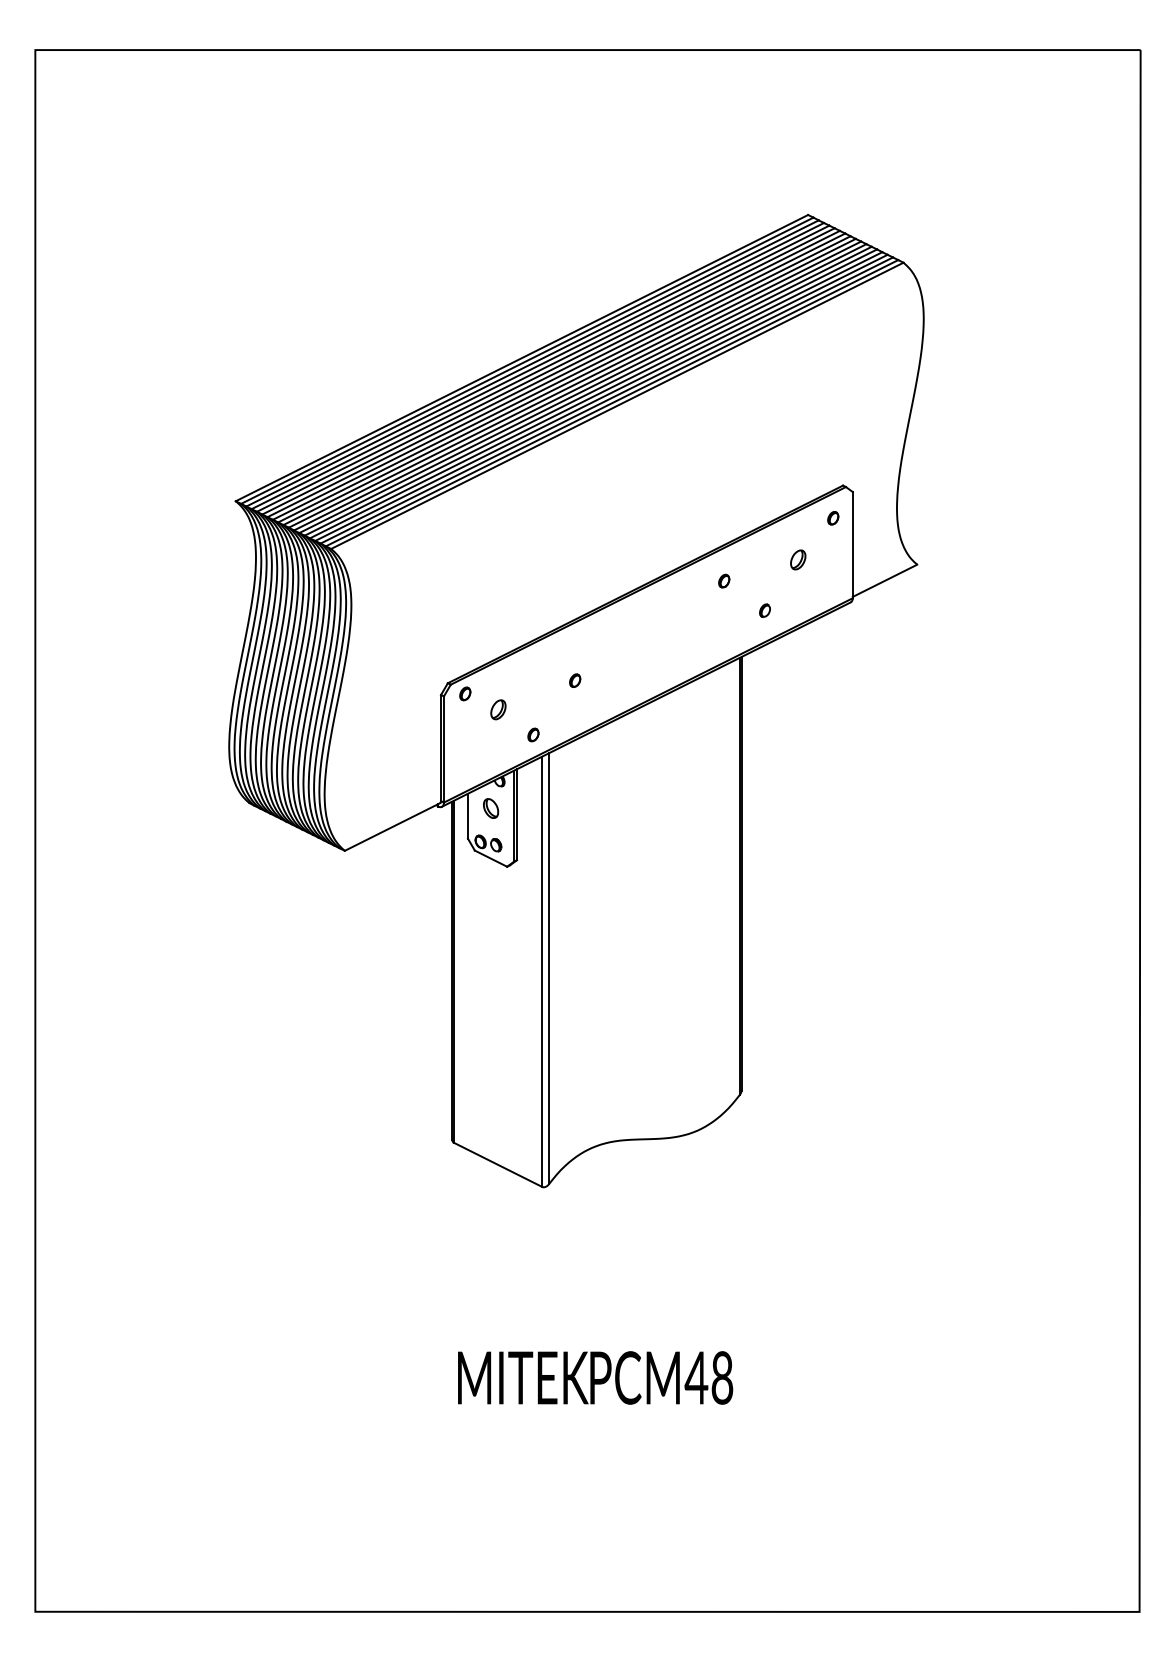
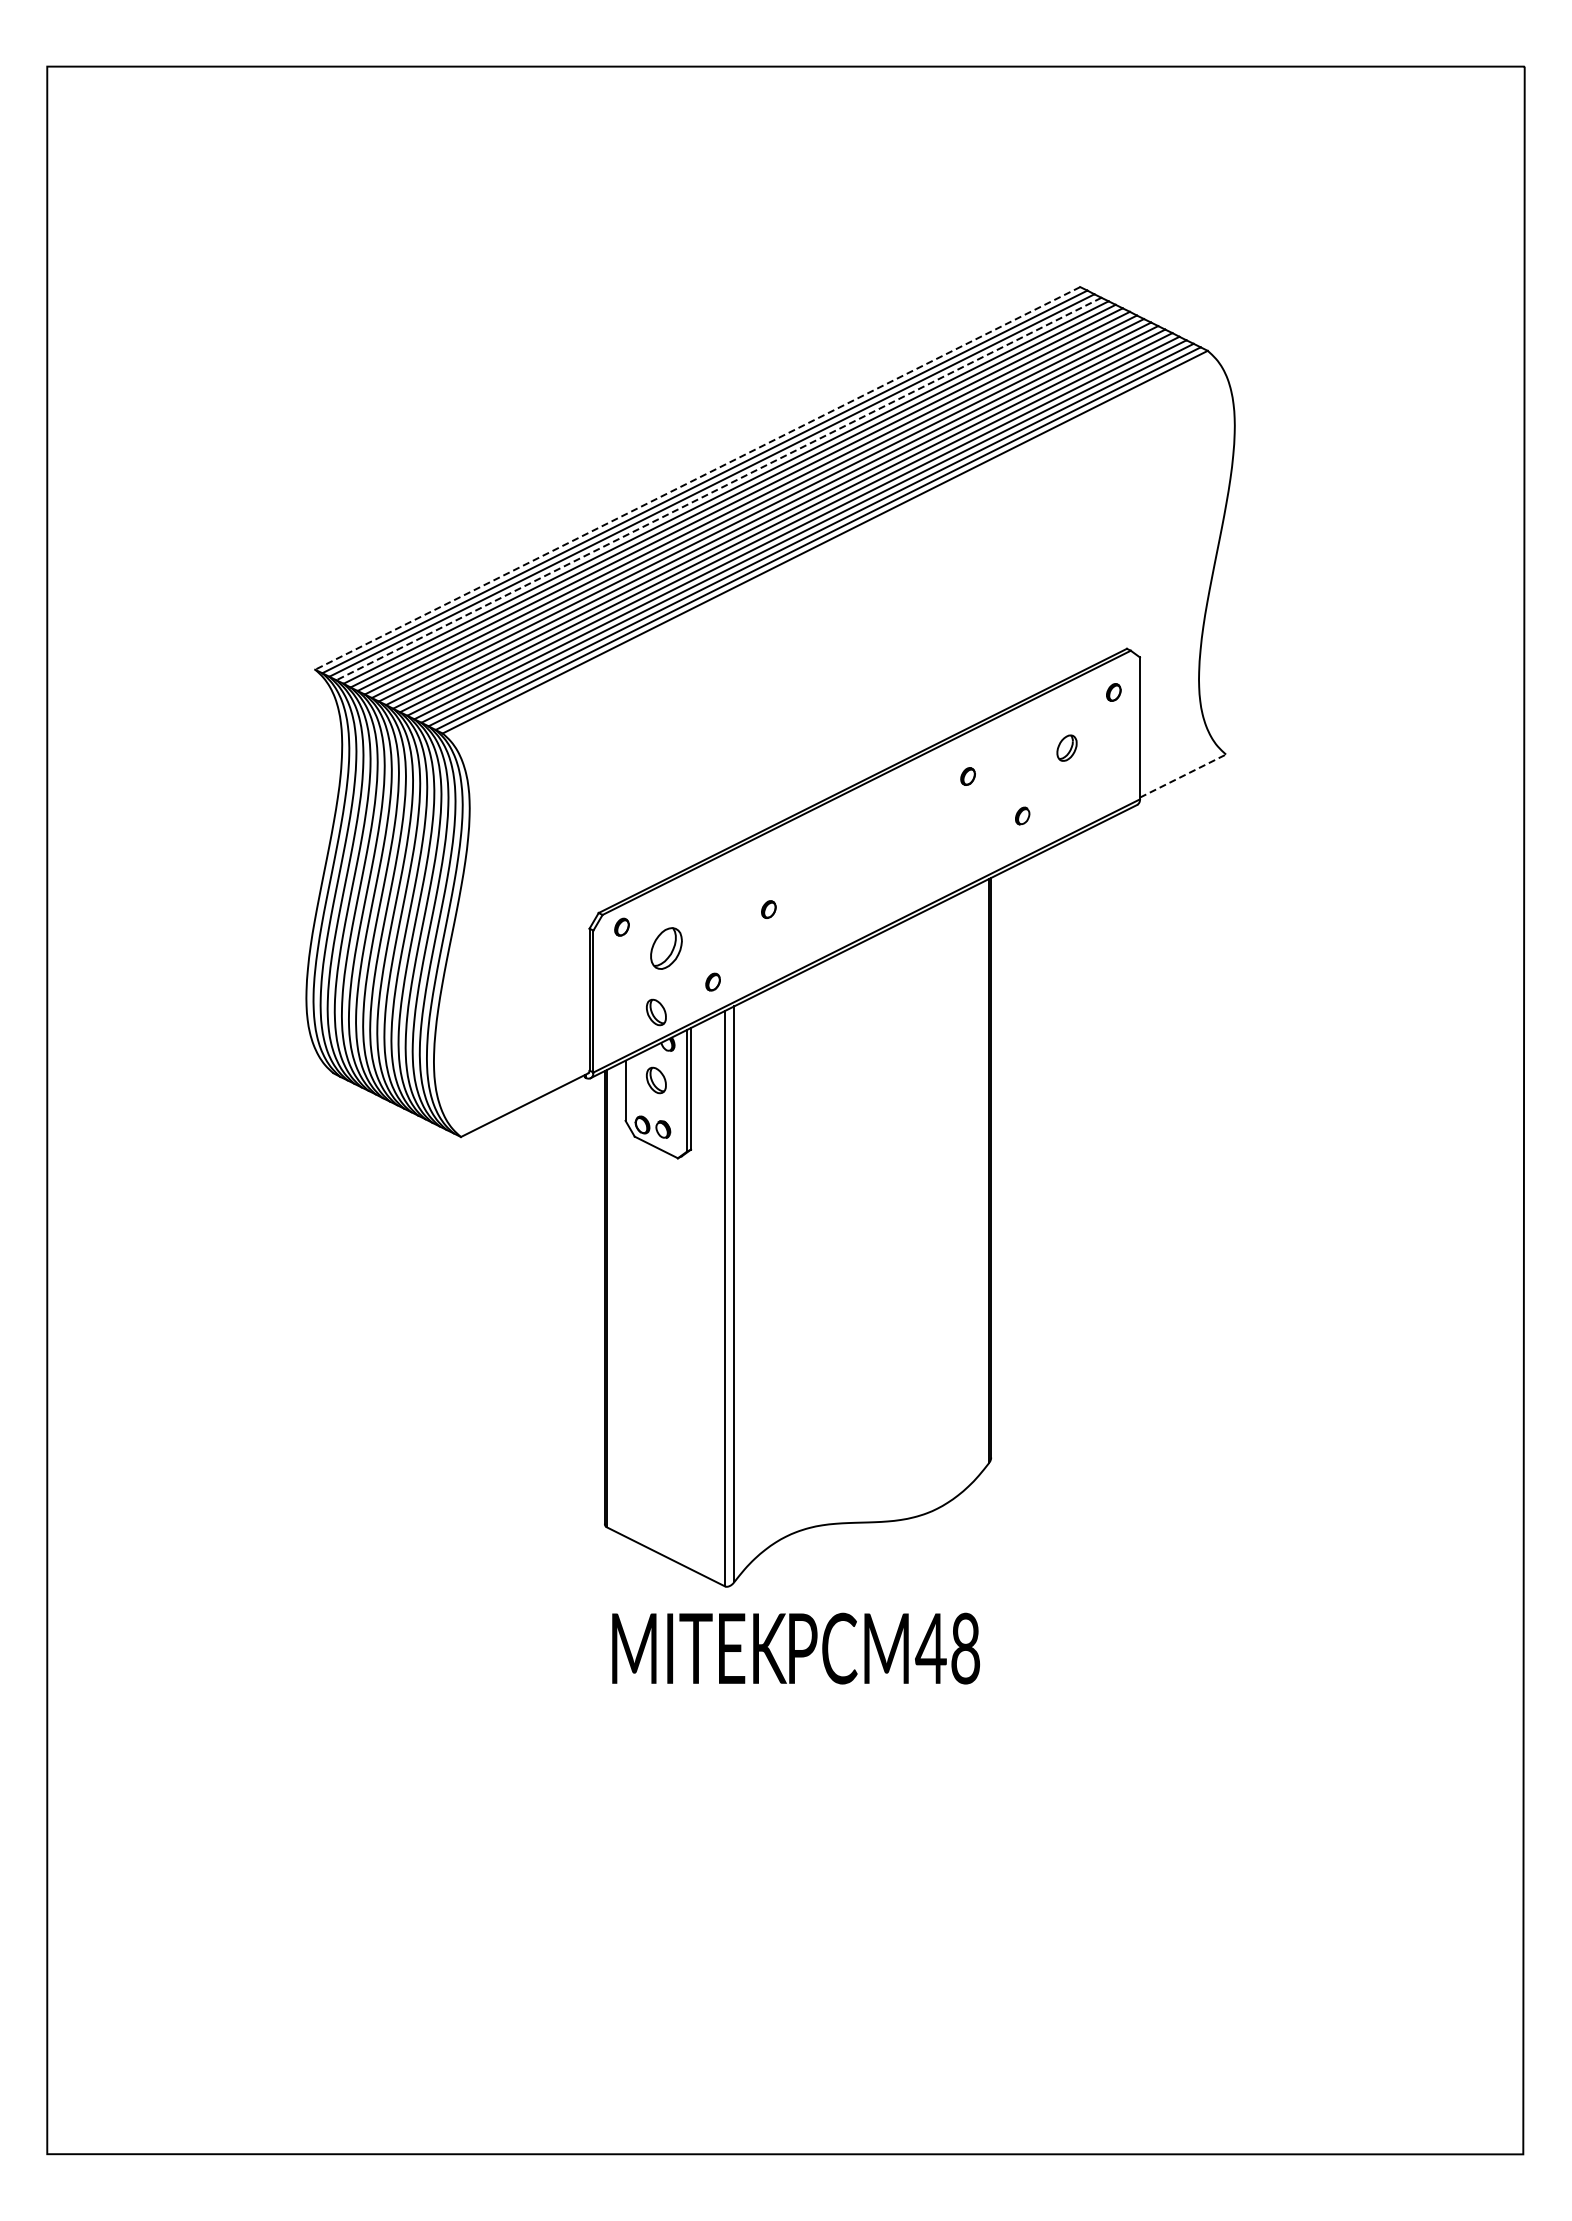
line: (521, 358) -> (697, 478), solid -> dashed
line: (537, 366) -> (718, 489), solid -> dashed
line: (885, 580) -> (1183, 775), solid -> dashed
part: (497, 709) -> (665, 948), size x1.6
part: (491, 757) -> (656, 1012), added
text: (595, 1377) -> (795, 1648), moved

